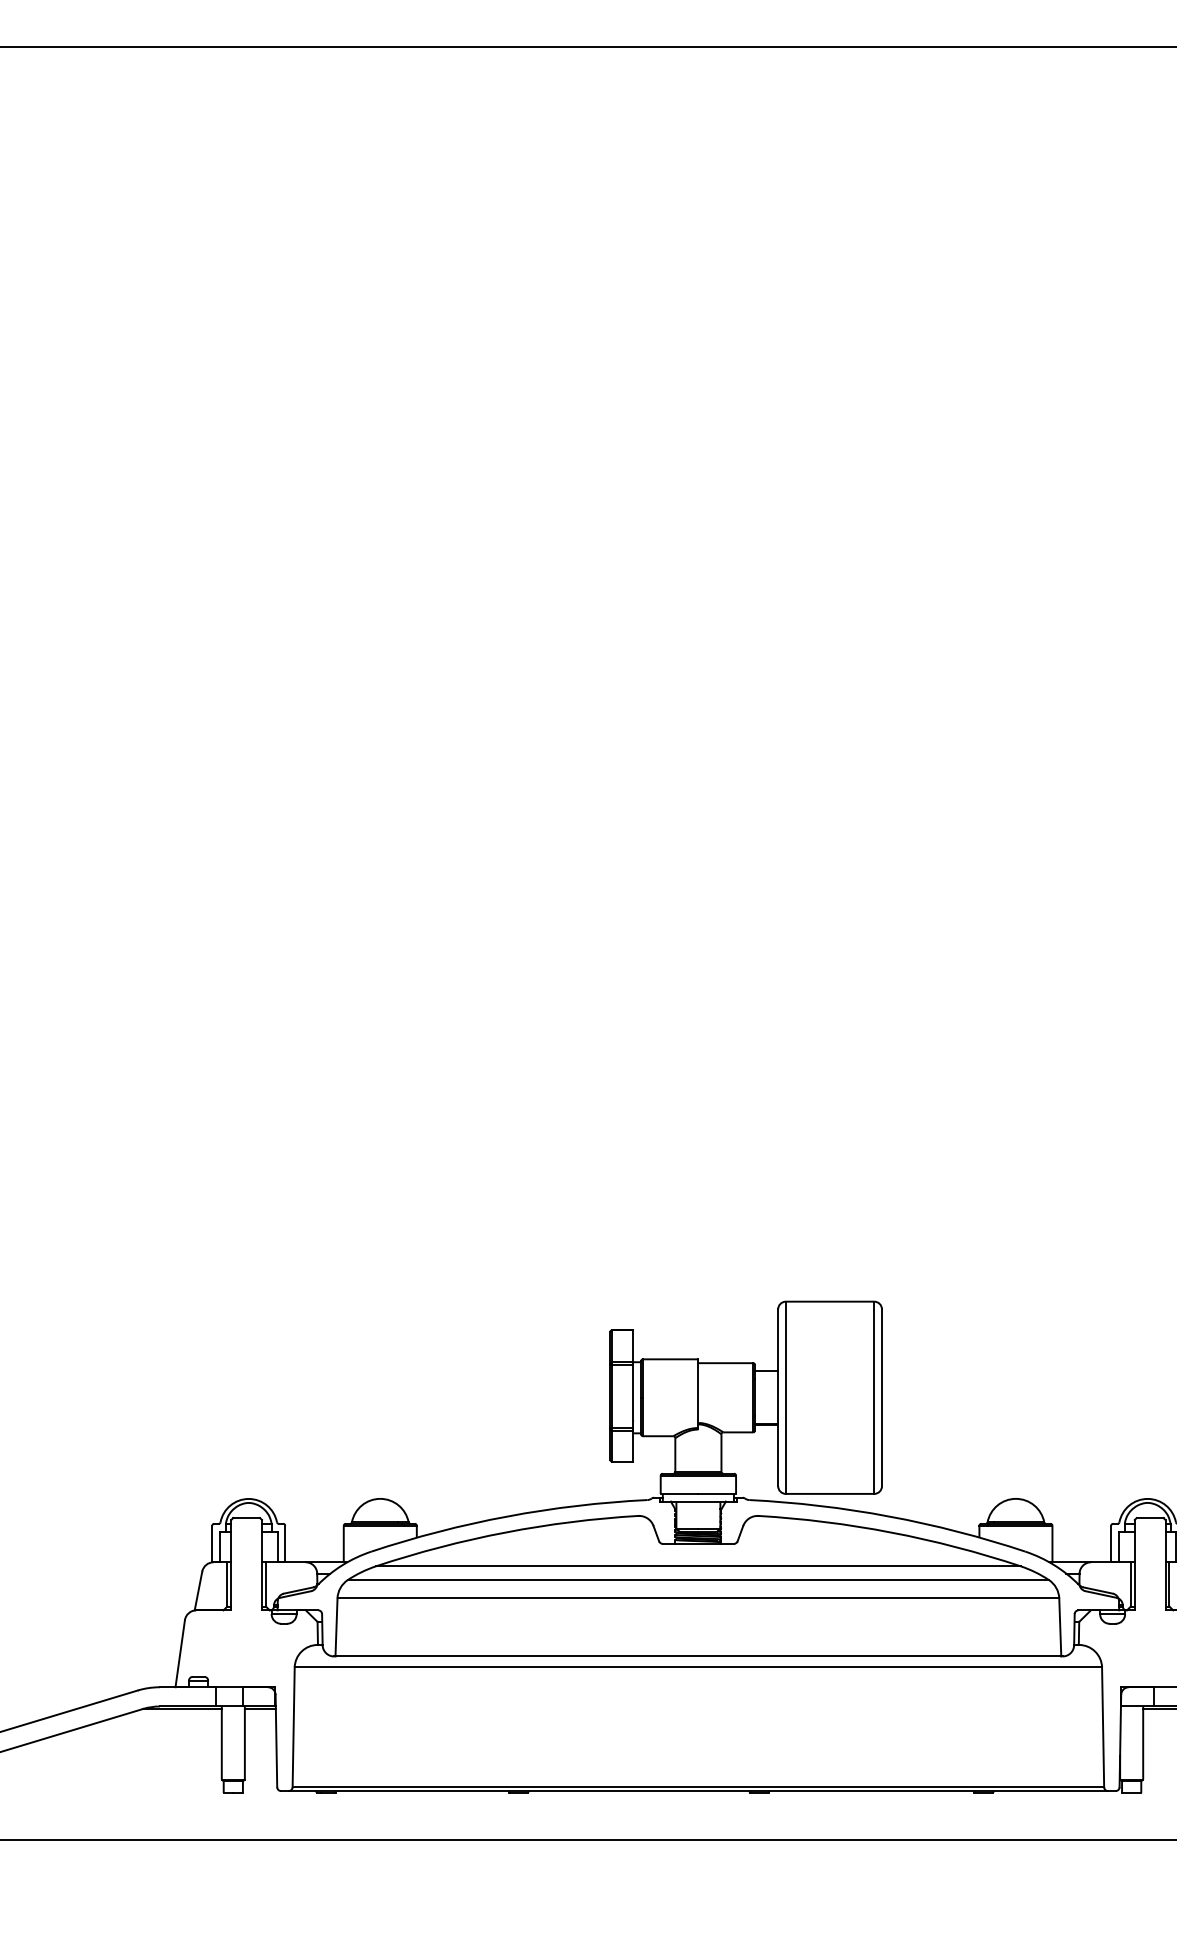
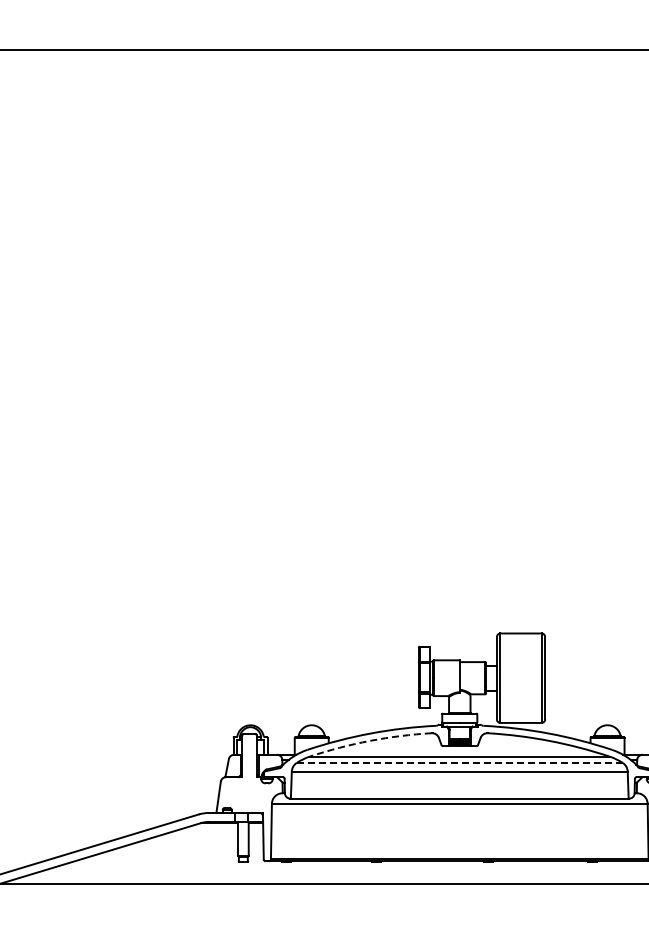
arc: (506, 1531) -> (370, 740), solid -> dashed
line: (699, 1581) -> (460, 763), solid -> dashed

